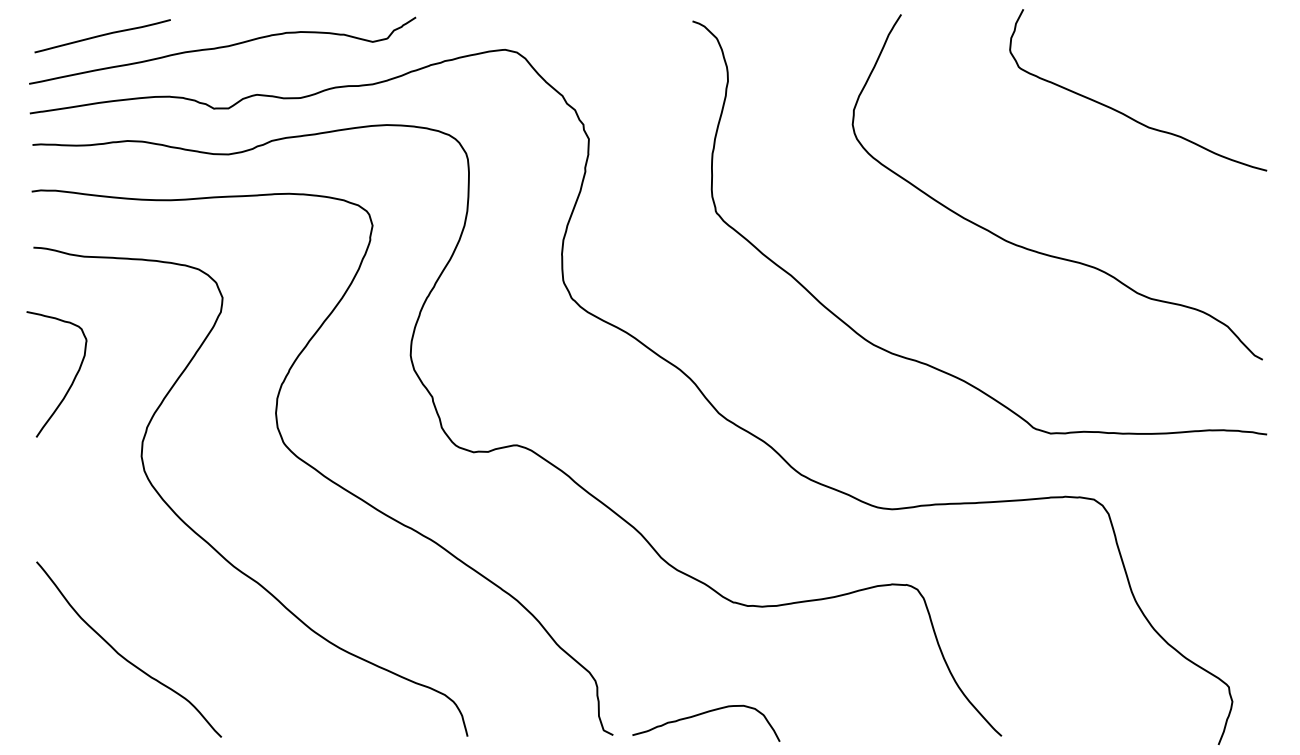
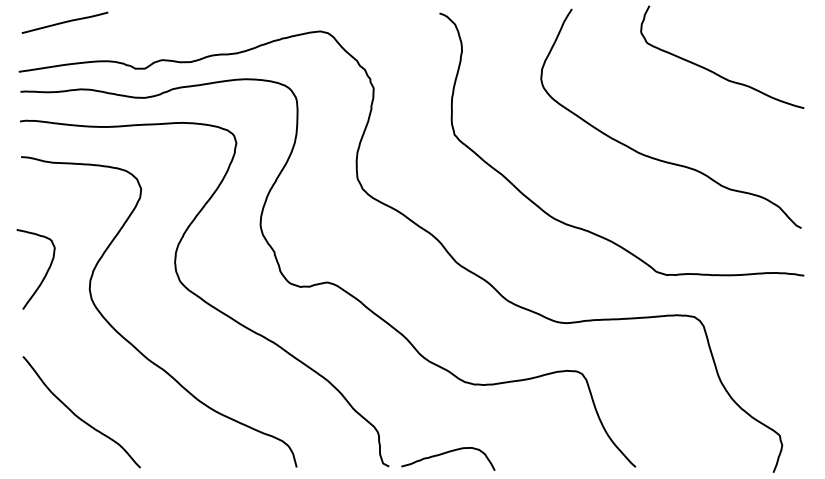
curve: (223, 48) -> (141, 30), removed
curve: (71, 380) -> (45, 273), moved

